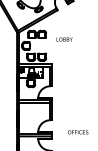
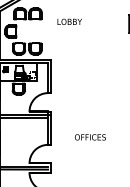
text: (78, 132) -> (90, 137), moved

